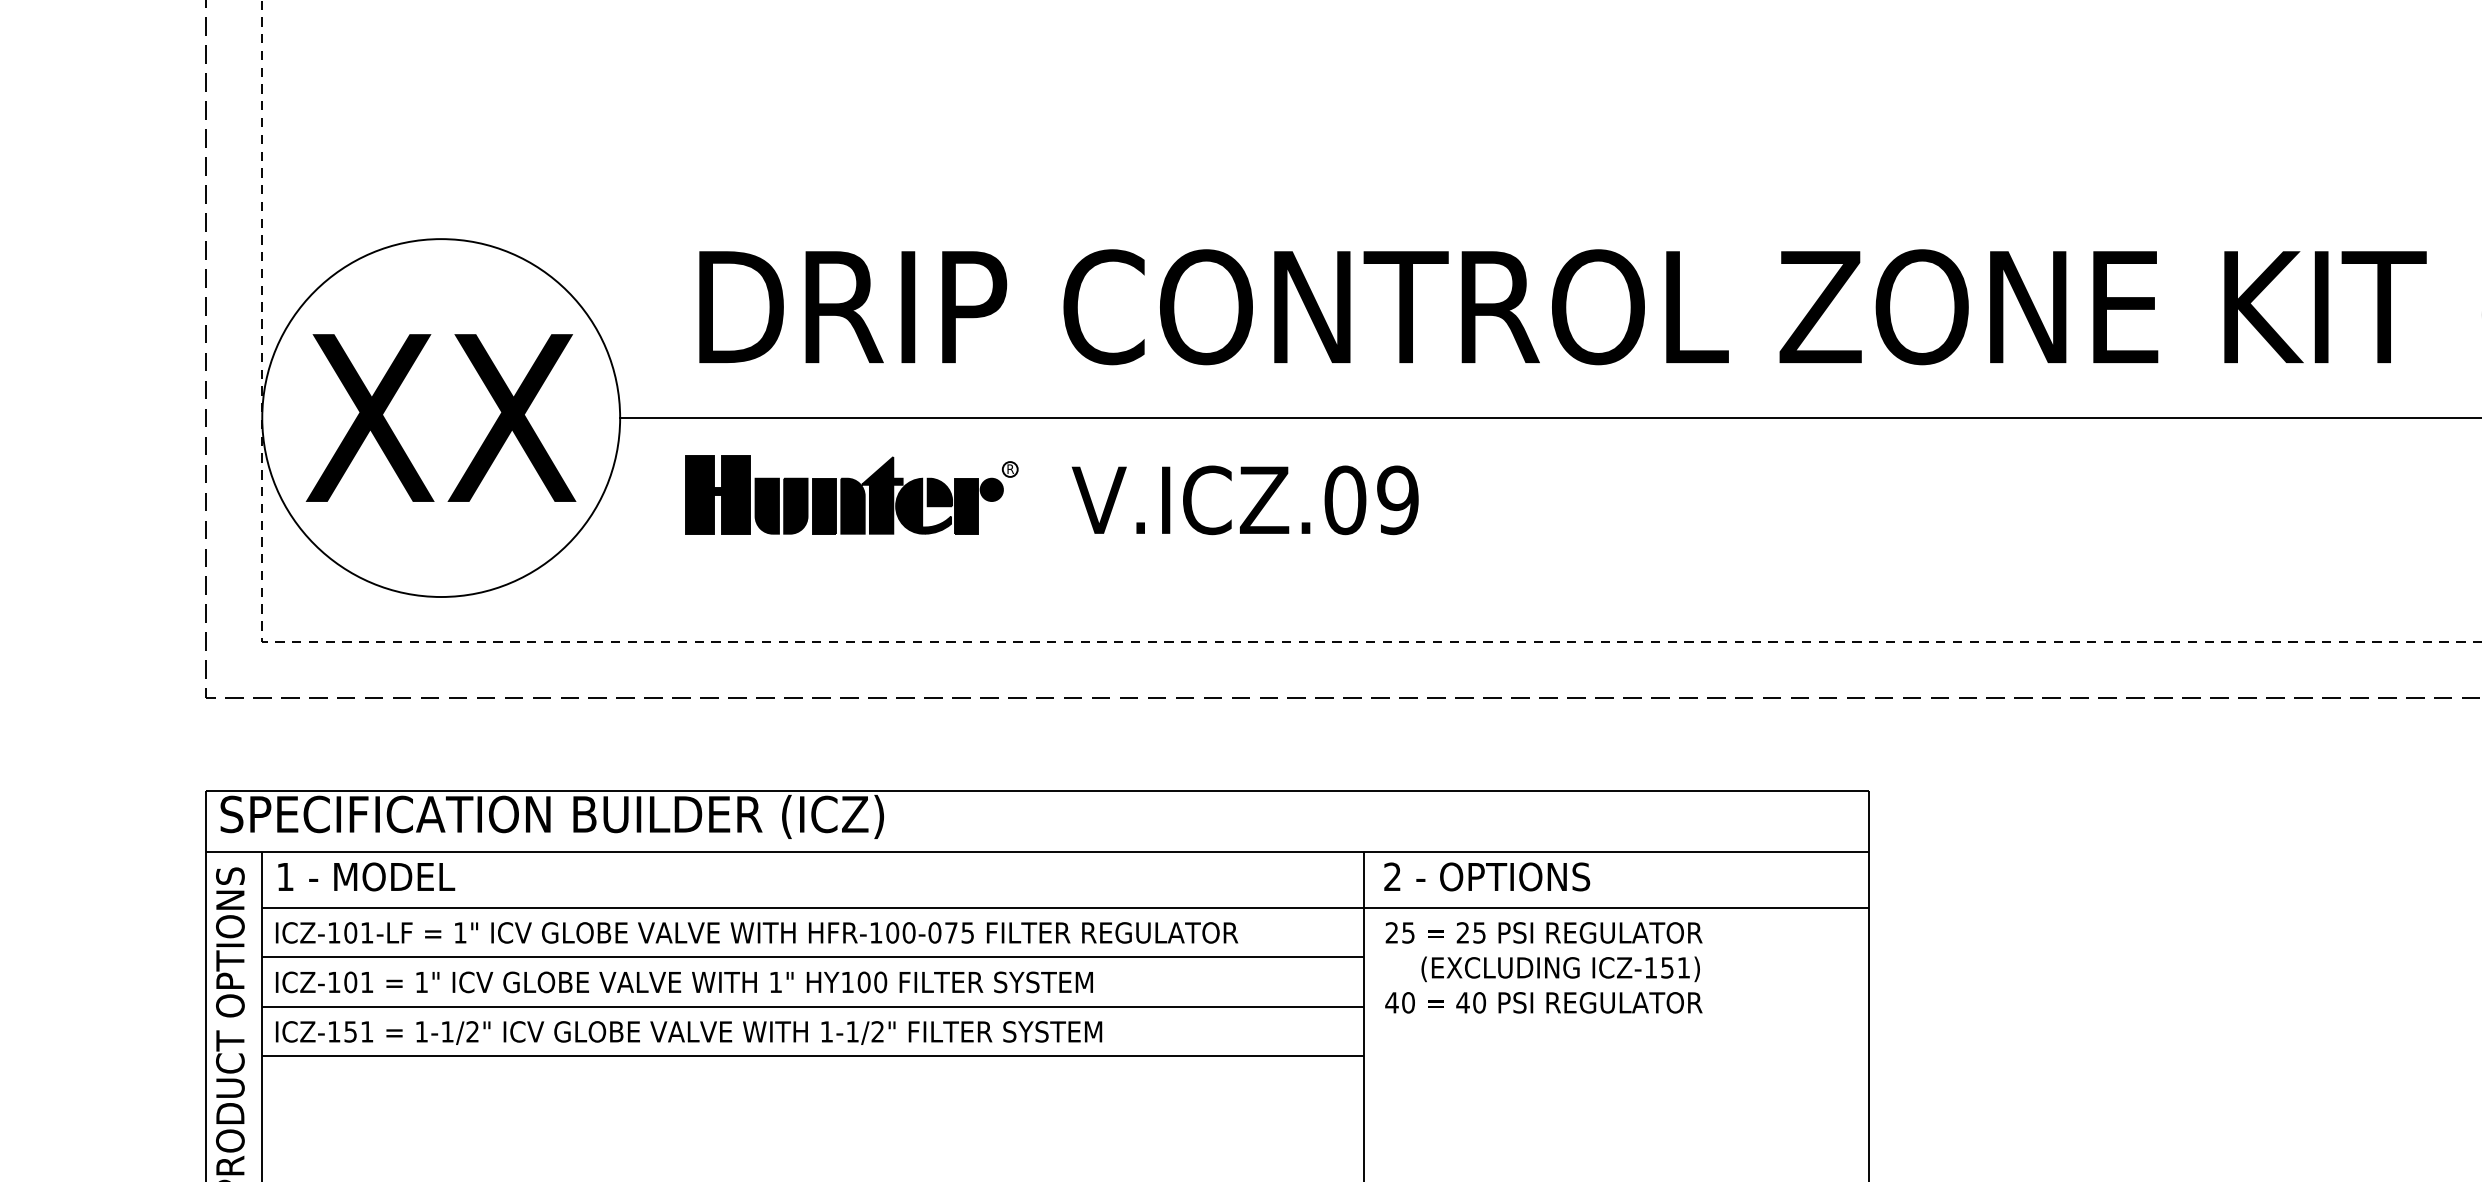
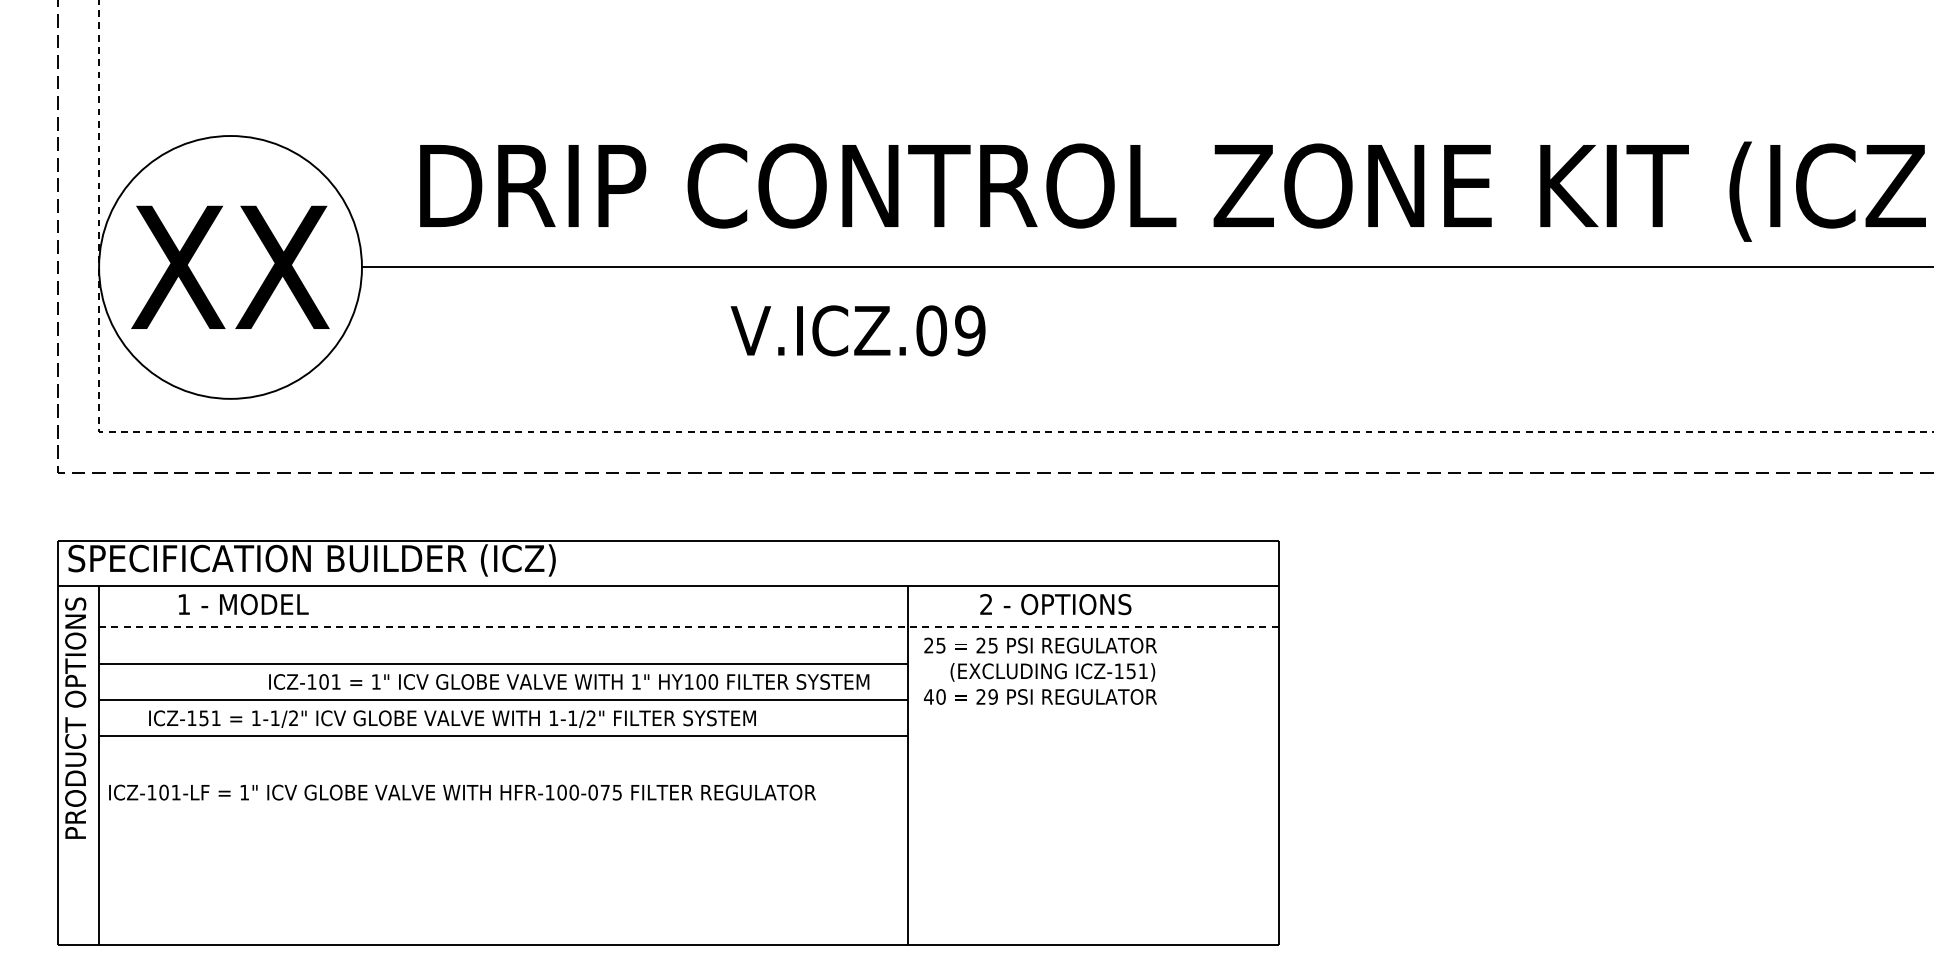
part: (850, 495) -> (531, 324), removed
text: (1244, 499) -> (857, 330), moved
text: (366, 876) -> (243, 604), moved
text: (1486, 876) -> (1055, 604), moved
line: (1064, 908) -> (688, 627), solid -> dashed
text: (757, 932) -> (462, 792), moved
text: (684, 981) -> (569, 681), moved
text: (1470, 1002) -> (986, 696), 40 -> 29
text: (688, 1032) -> (452, 718), moved

